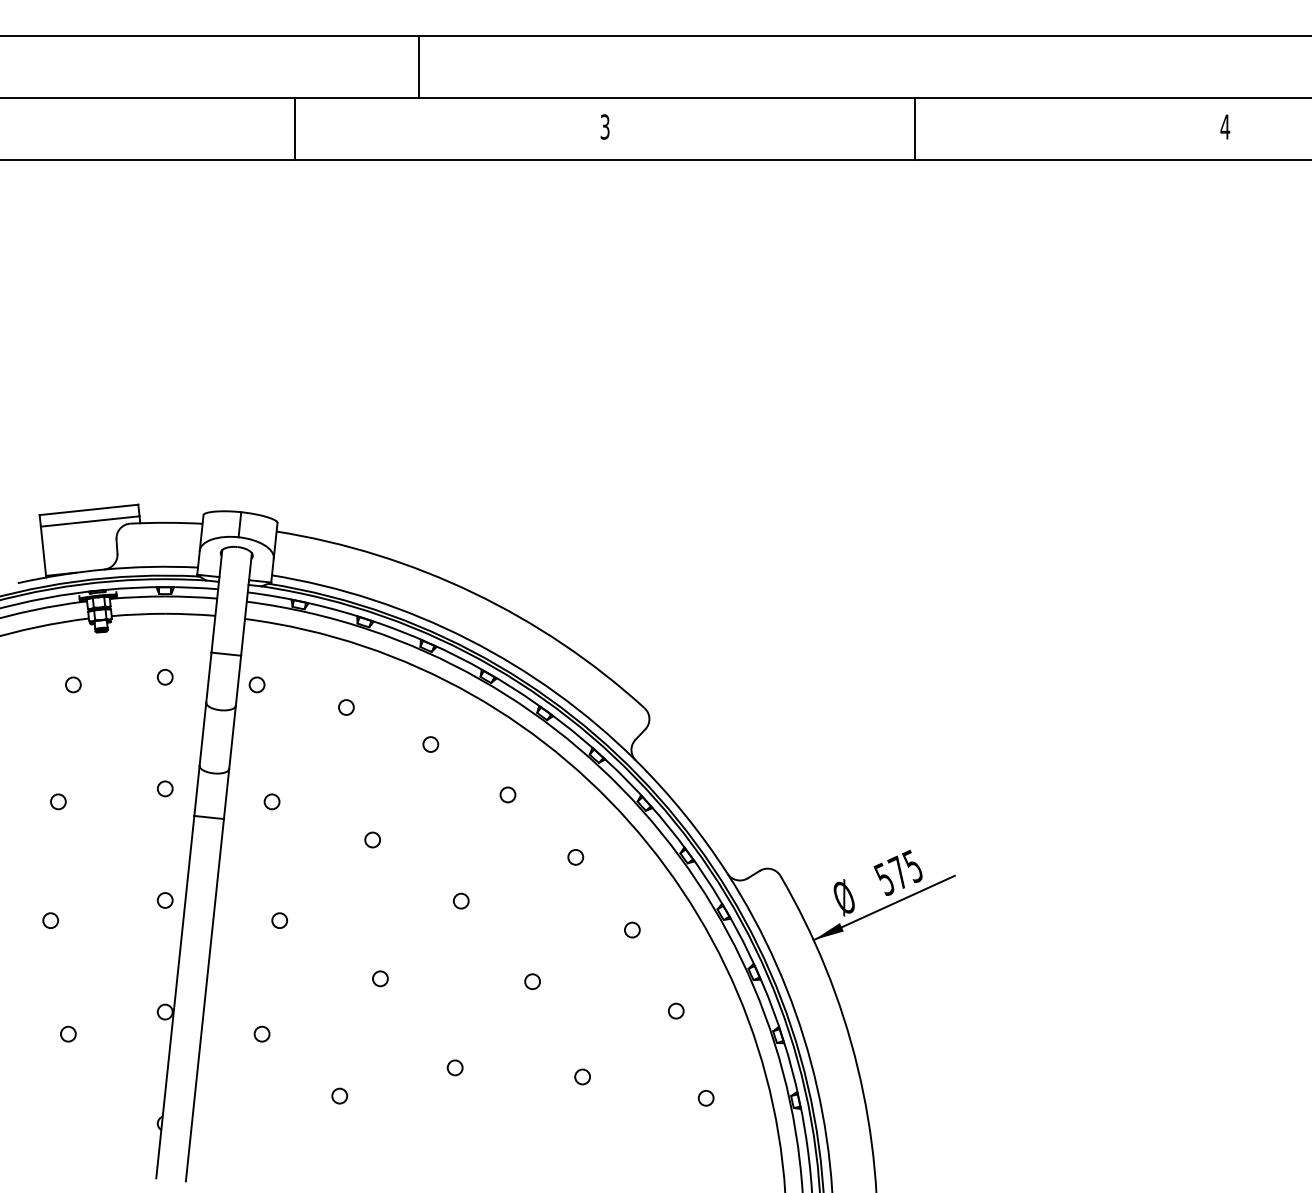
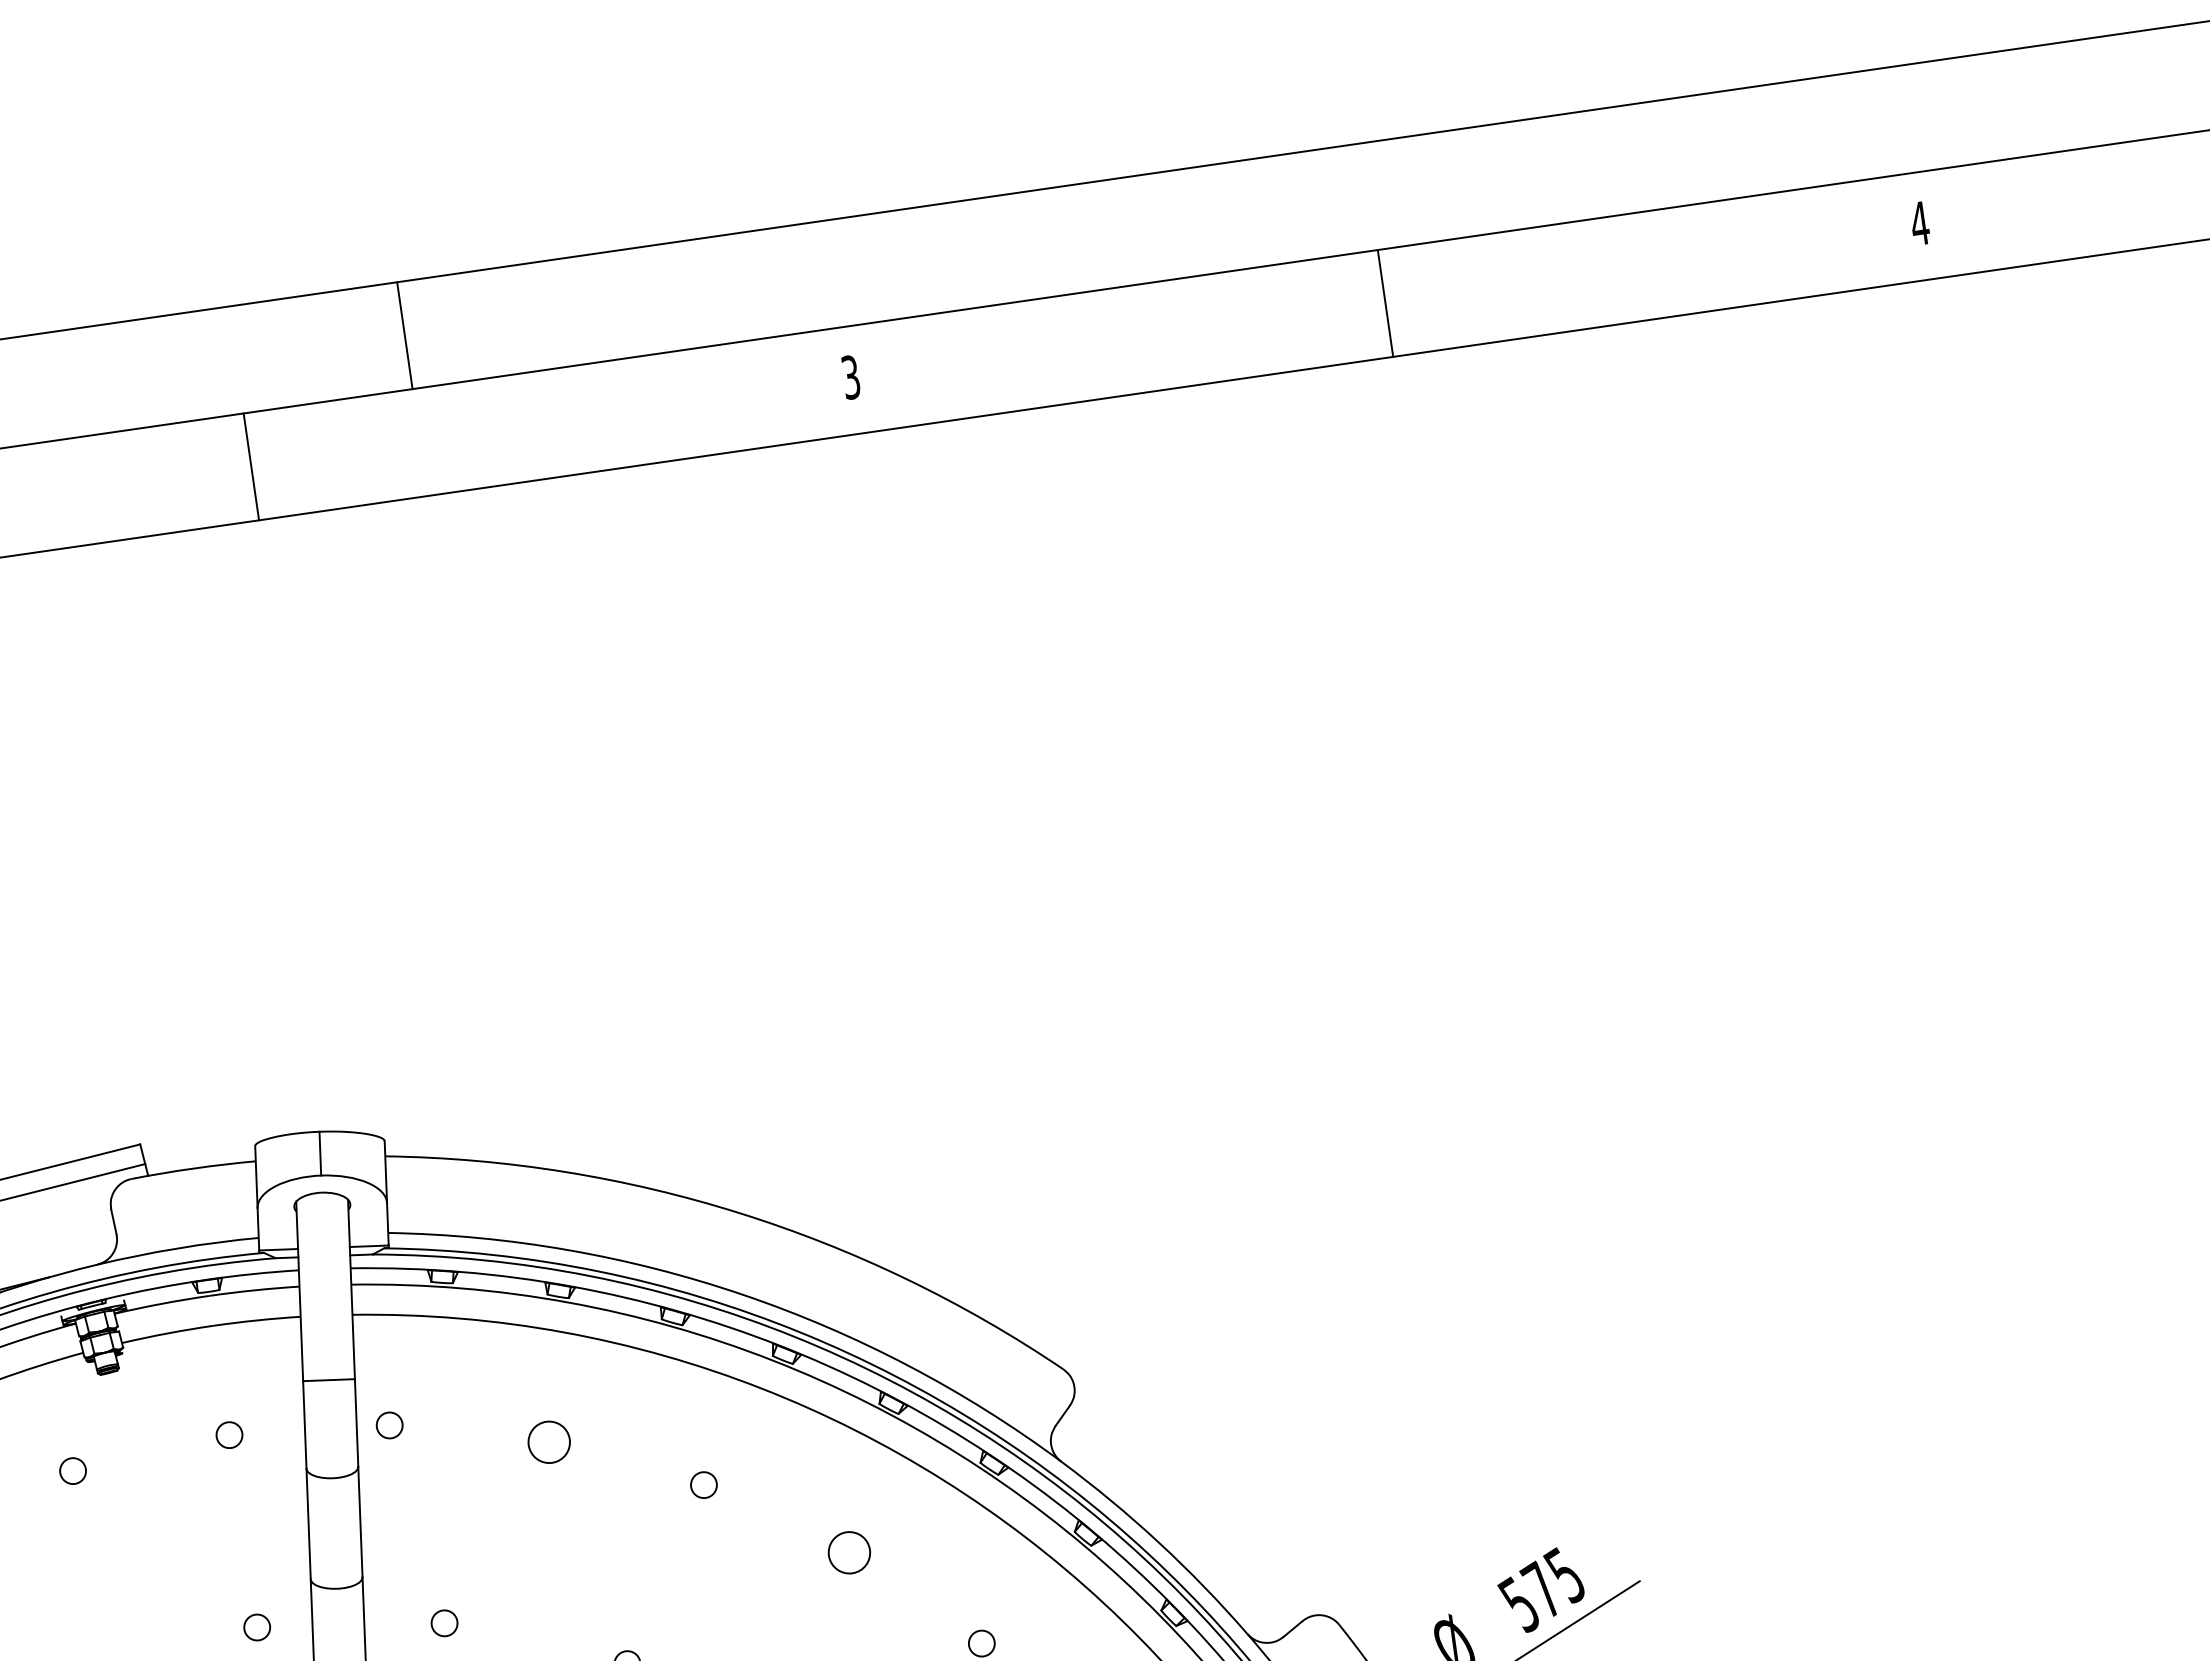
line: (418, 66) -> (403, 335), moved
line: (294, 128) -> (250, 466), moved
circle: (346, 707) -> (549, 1442), size x1.6
circle: (507, 794) -> (848, 1552), size x1.6

